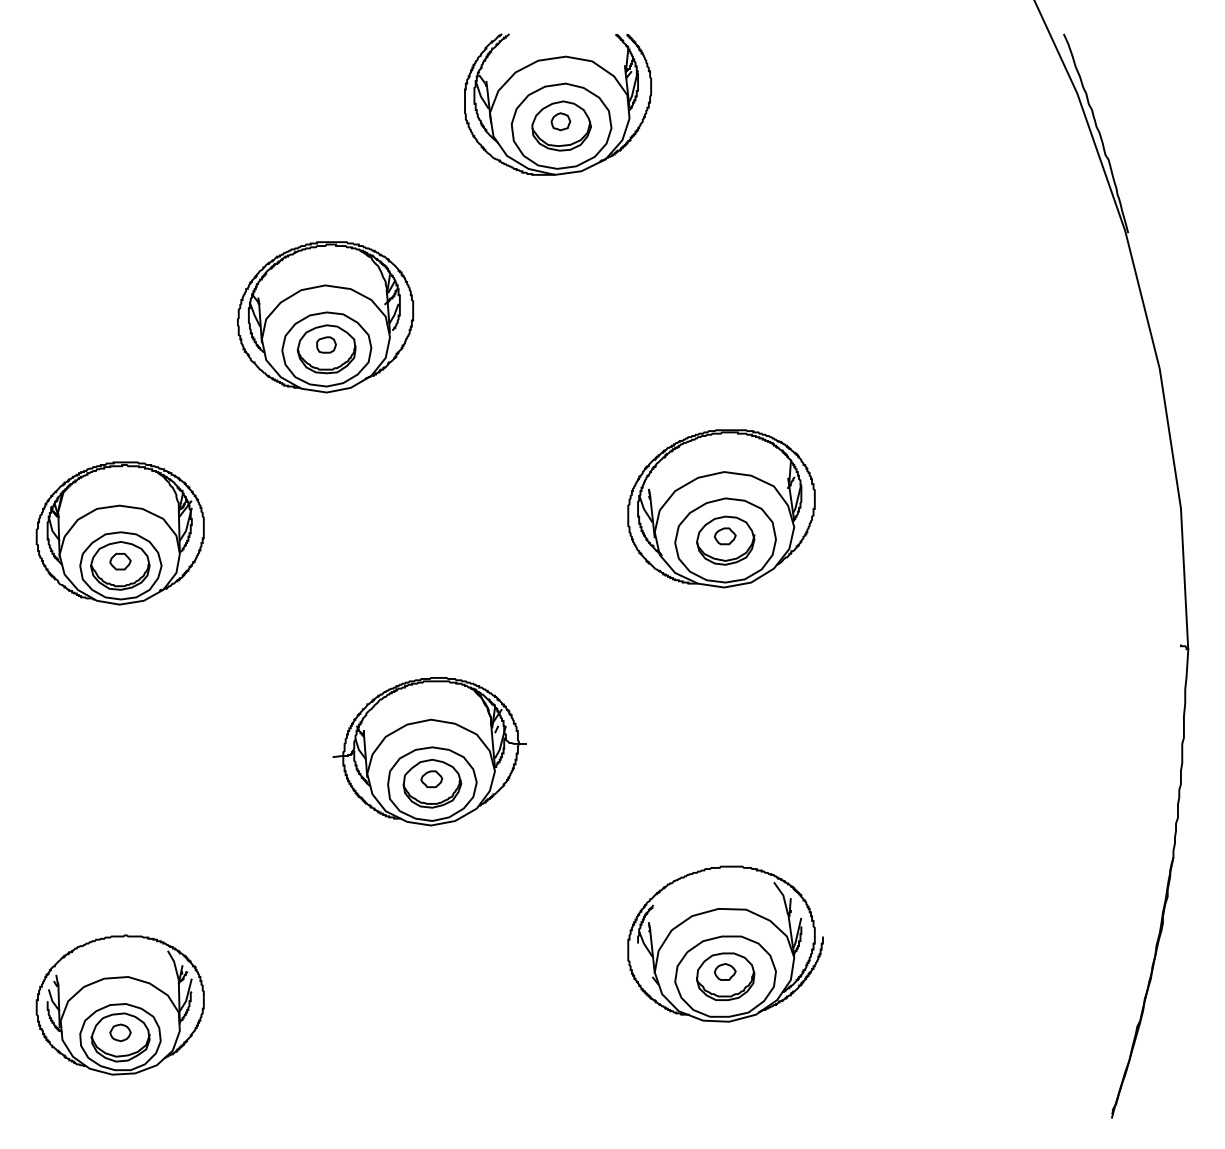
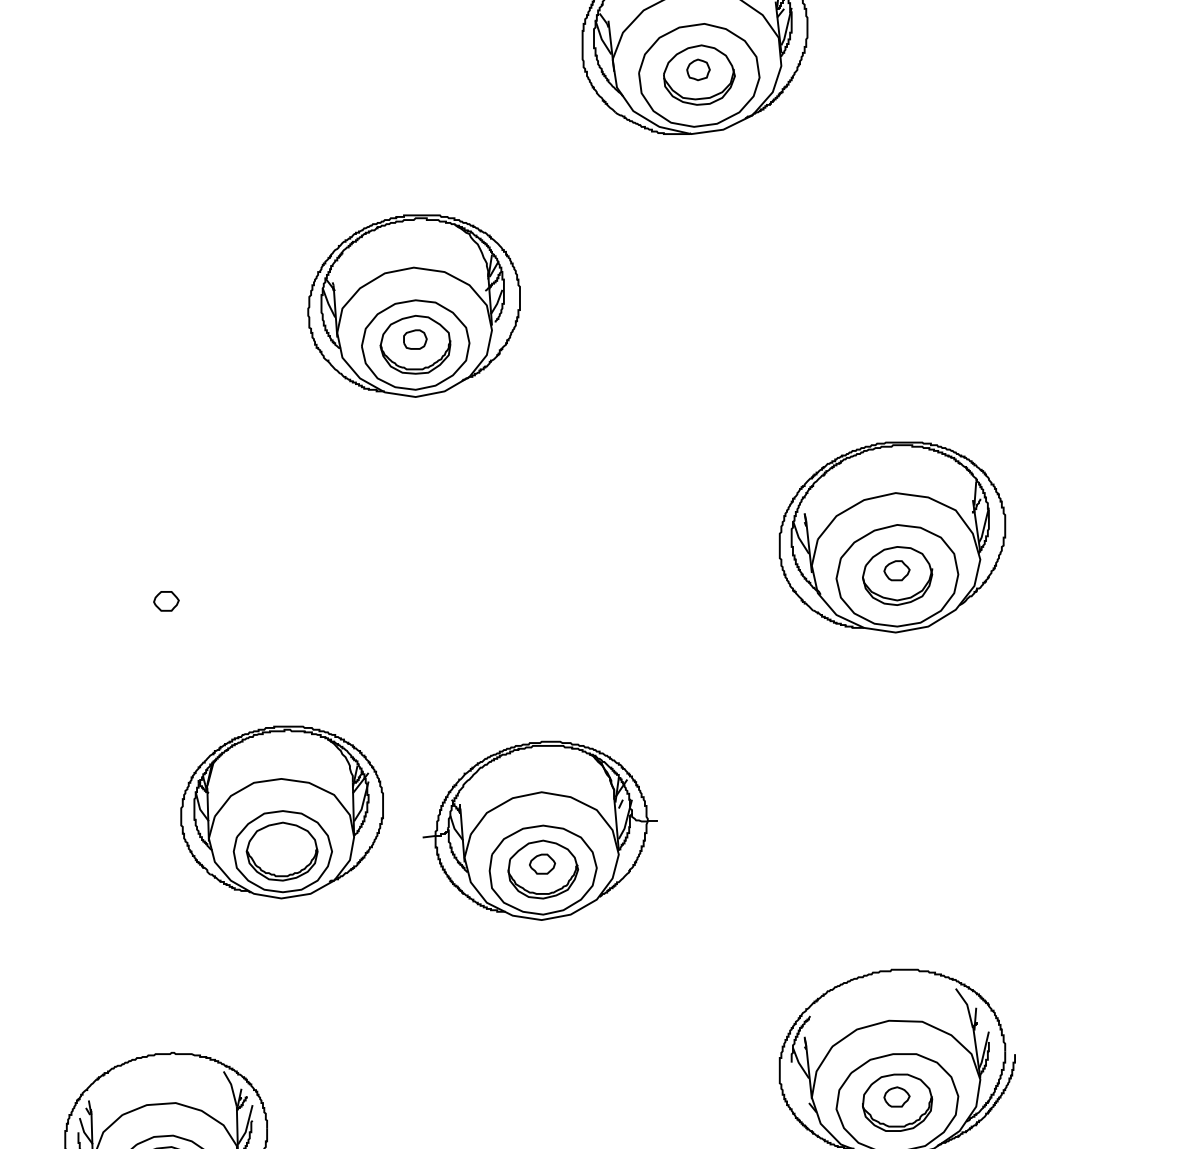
part: (119, 533) -> (281, 812), moved

